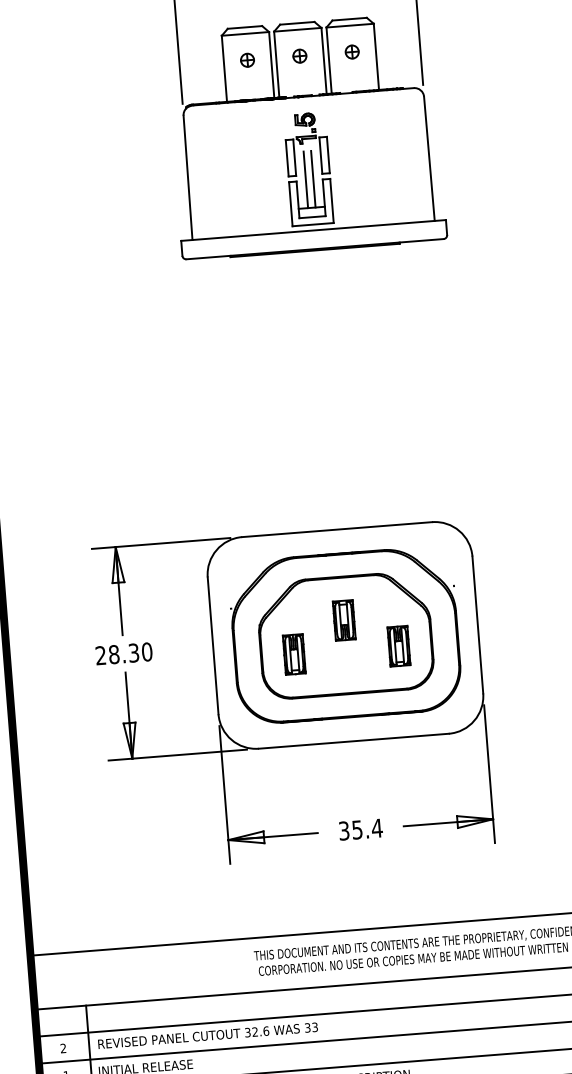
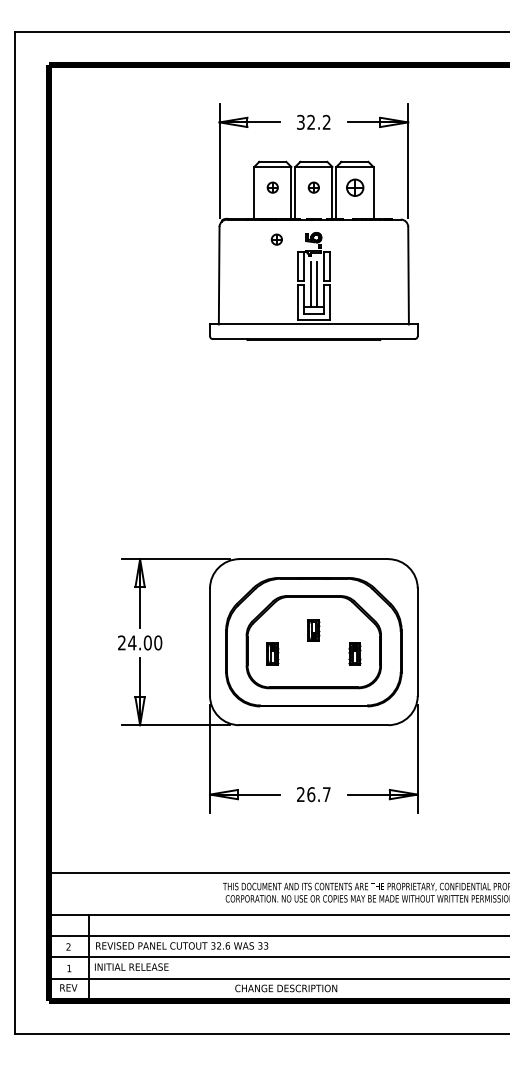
part: (351, 51) -> (354, 187), size x1.6
part: (257, 125) -> (276, 239), added
part: (343, 620) -> (313, 630), size x0.7
part: (398, 645) -> (354, 653), size x0.7
text: (123, 653) -> (139, 642), 28.30 -> 24.00
part: (293, 654) -> (272, 653), size x0.7
text: (361, 829) -> (314, 794), 35.4 -> 26.7

